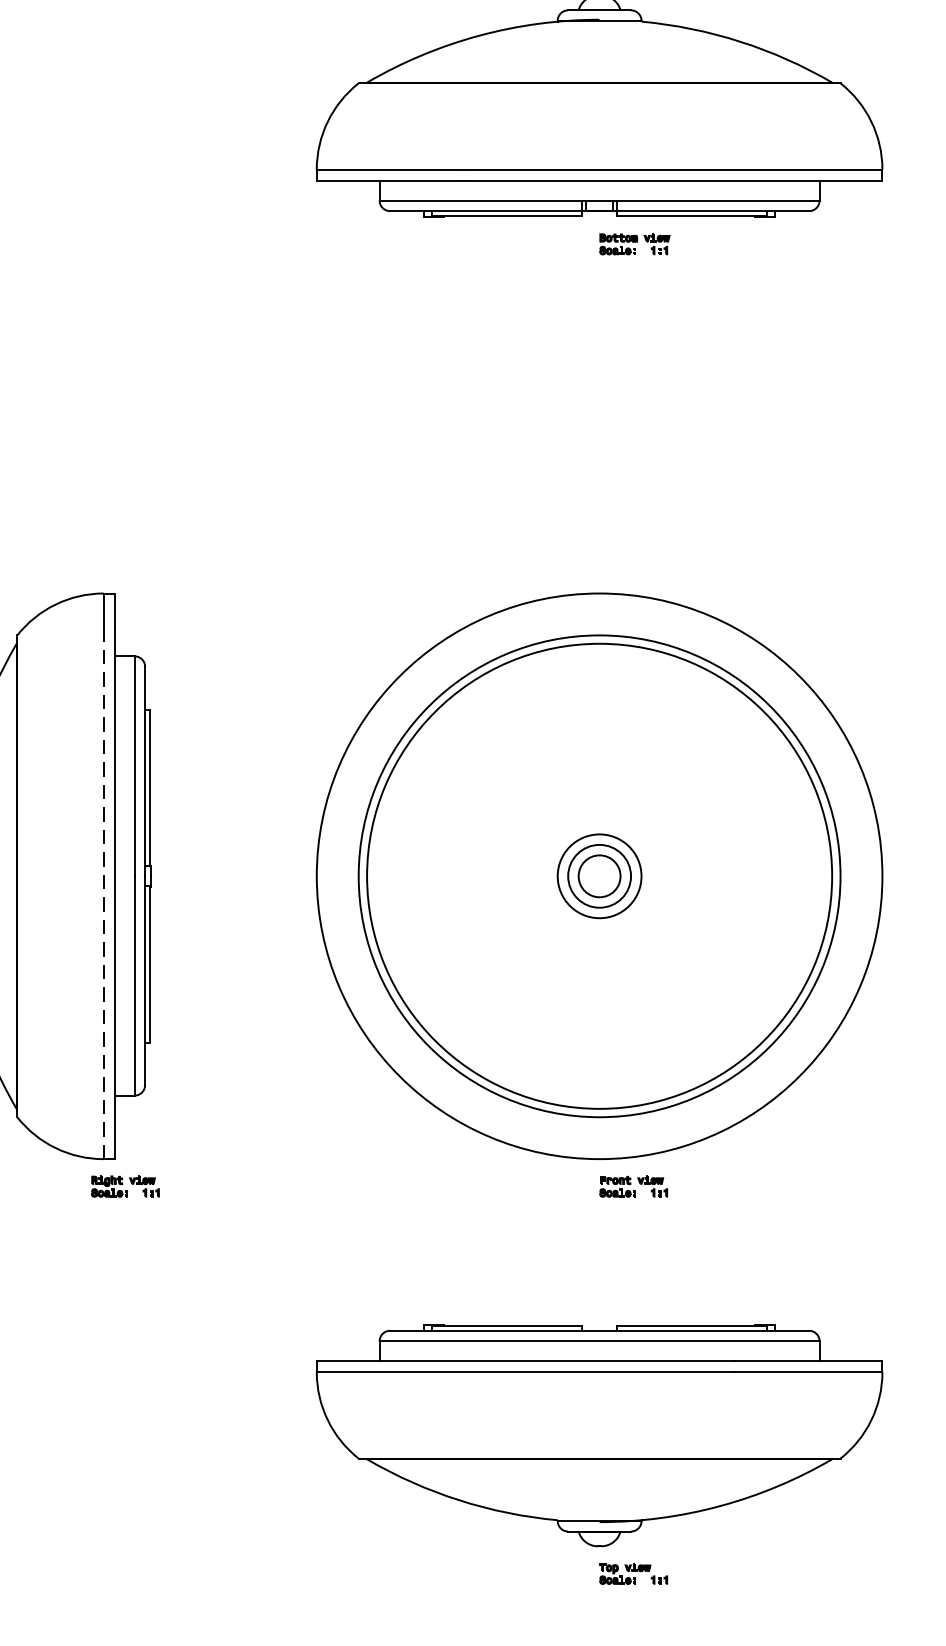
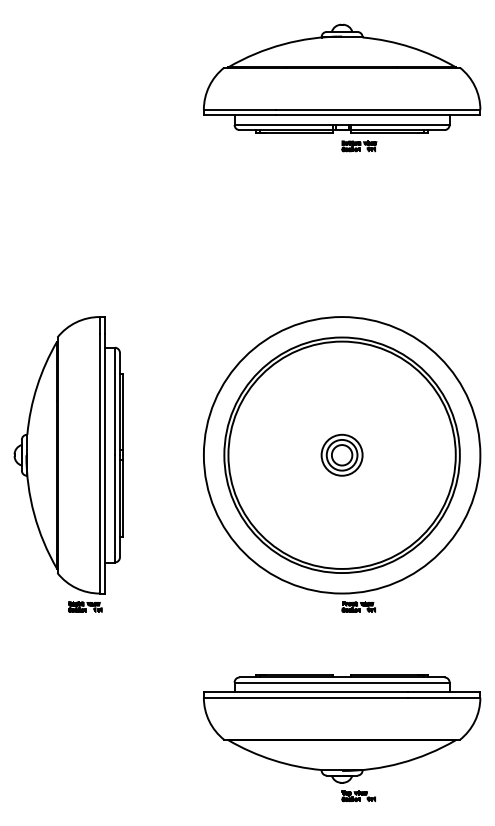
line: (103, 893) -> (99, 463), dashed -> solid
part: (125, 1185) -> (85, 606), moved

